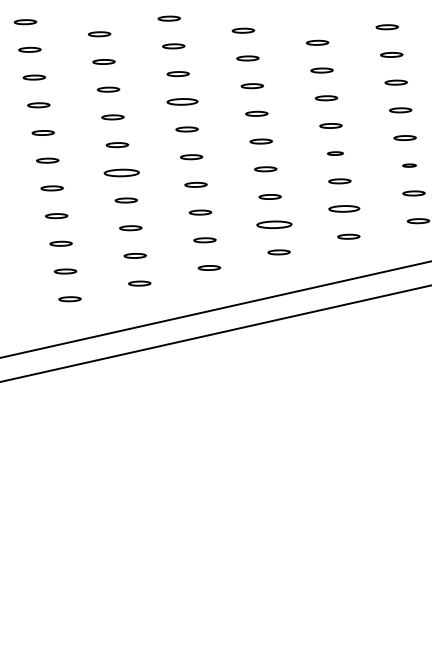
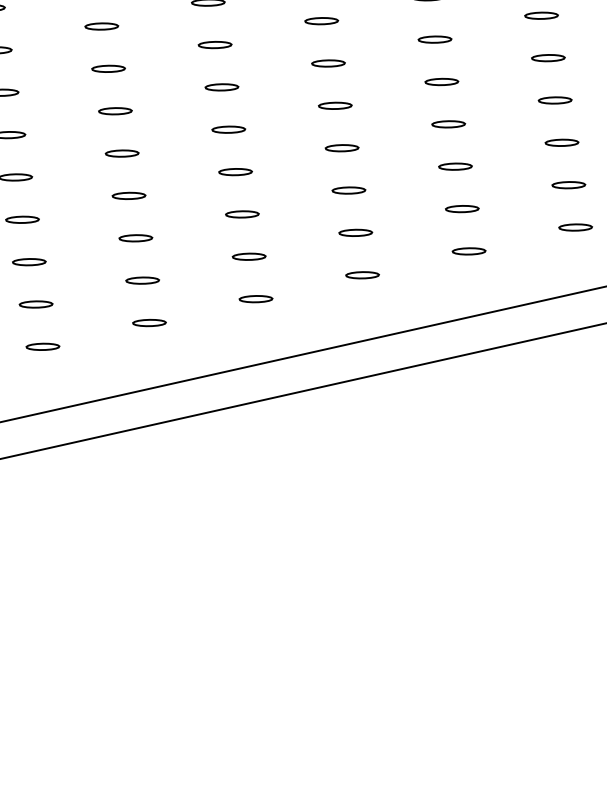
part: (182, 101) -> (214, 44), size x0.71
part: (335, 153) -> (448, 124), size x1.43
part: (409, 165) -> (561, 142), size x1.67
part: (121, 172) -> (121, 153), size x0.62
part: (344, 209) -> (462, 209), size x0.71
part: (274, 224) -> (355, 232), size x0.62

